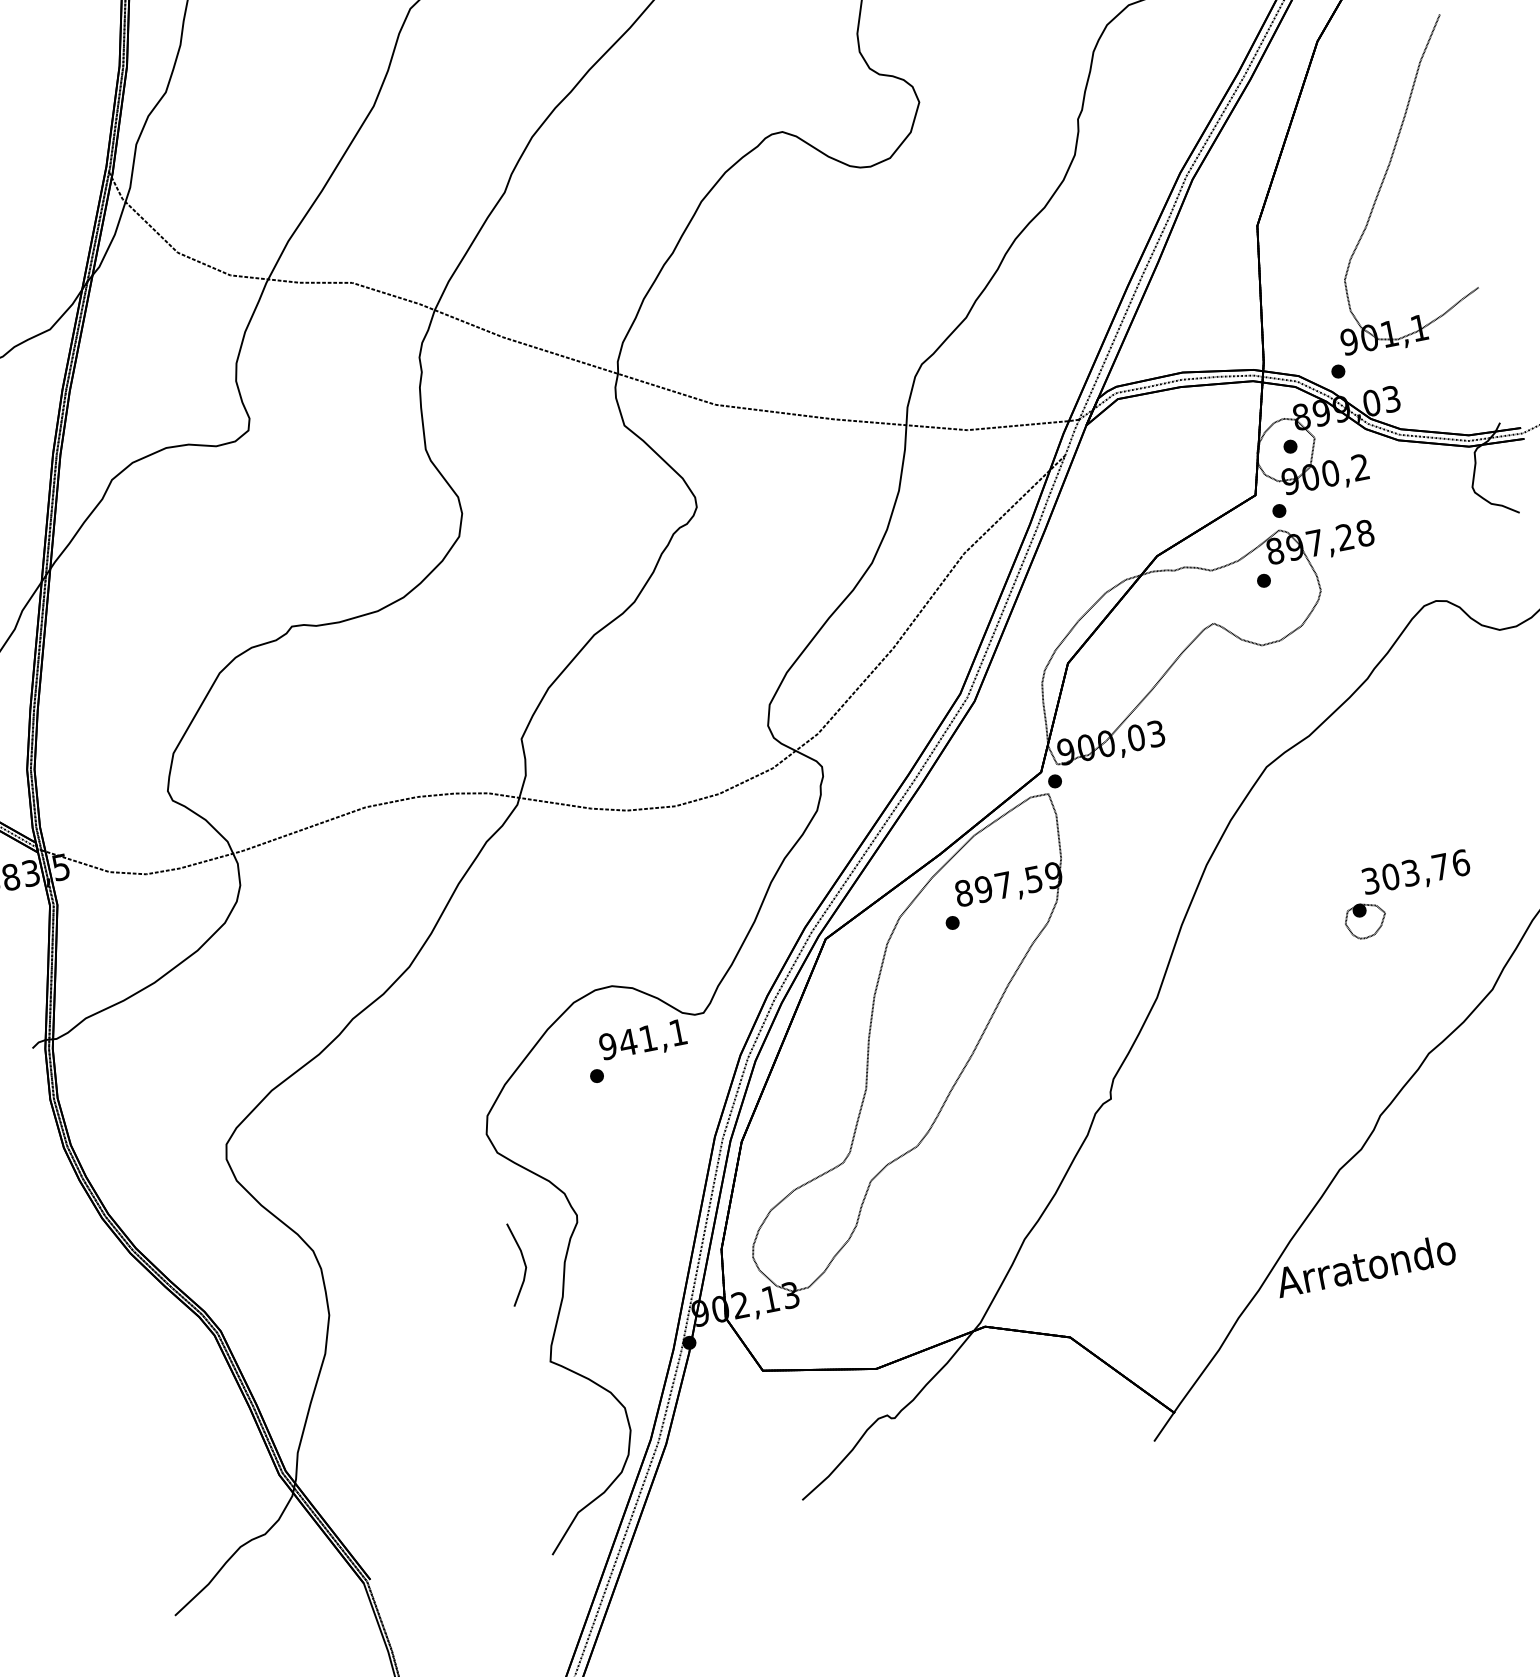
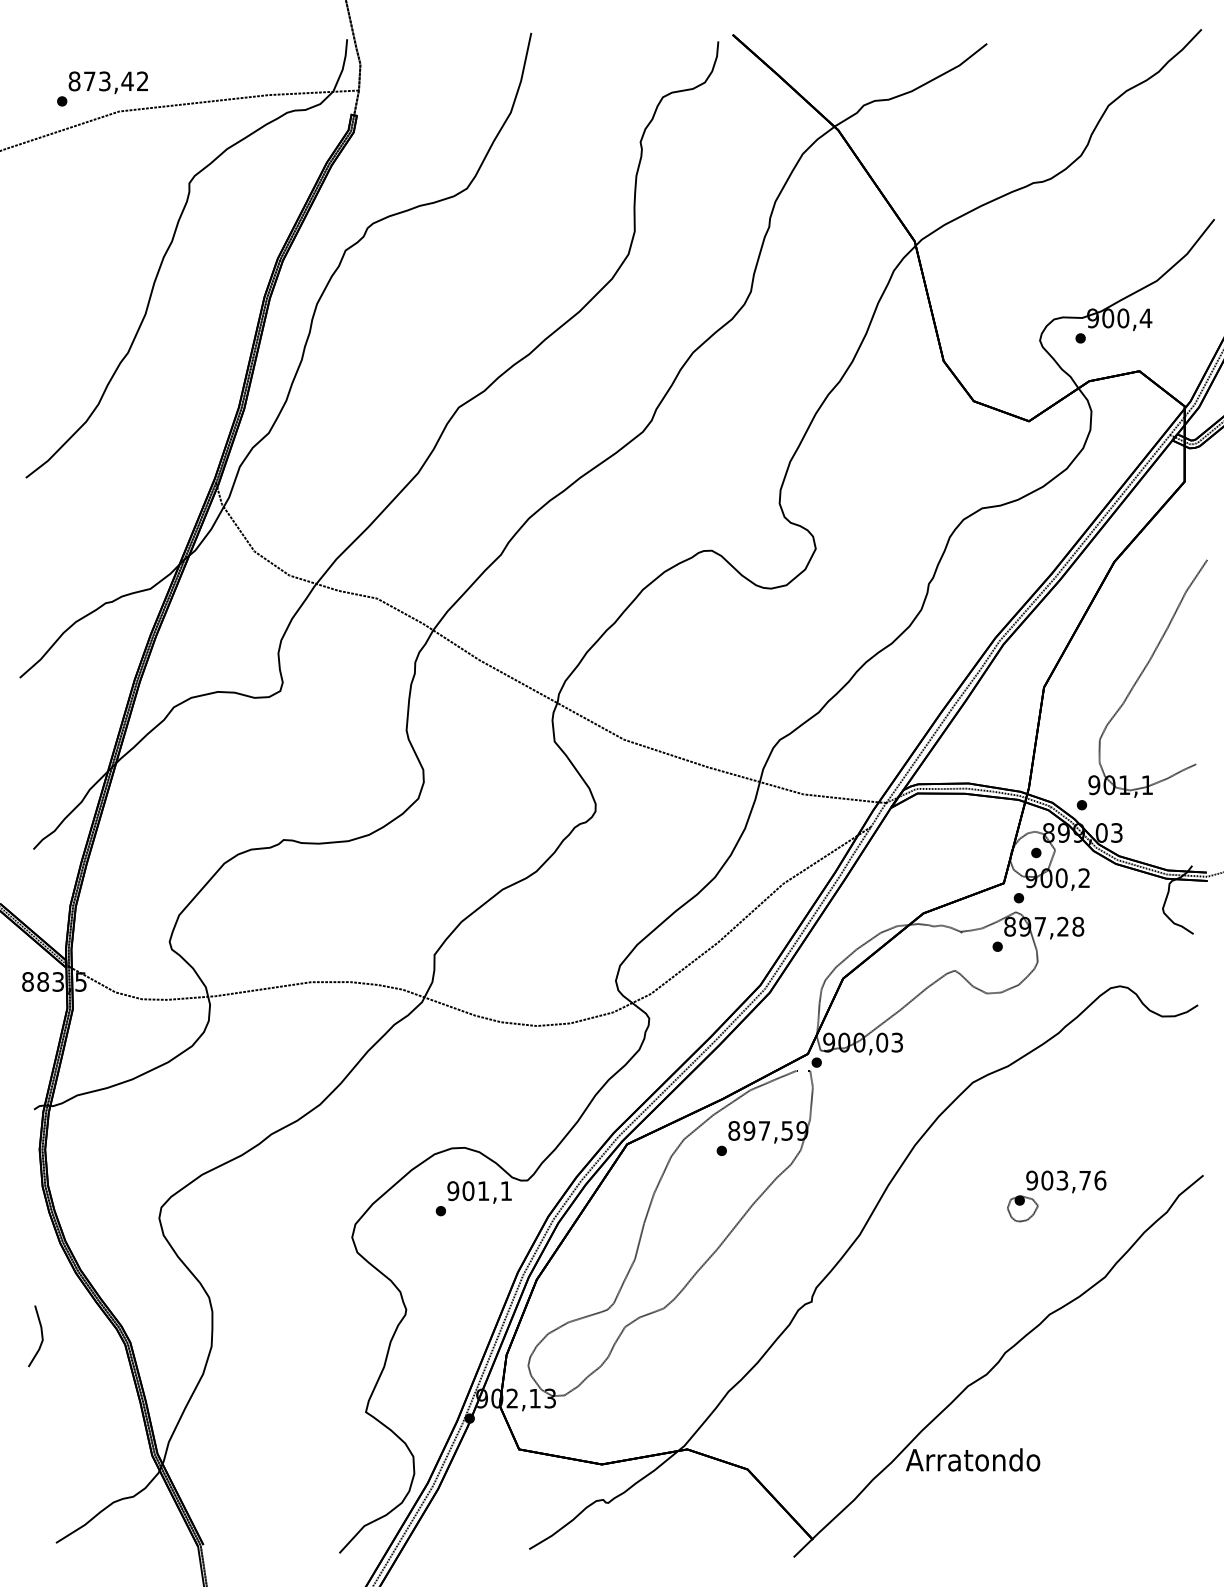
text: (1371, 880) -> (1032, 1180), 303,76 -> 903,76
text: (628, 1042) -> (468, 1191), 941,1 -> 901,1
line: (523, 1262) -> (41, 1336), moved

